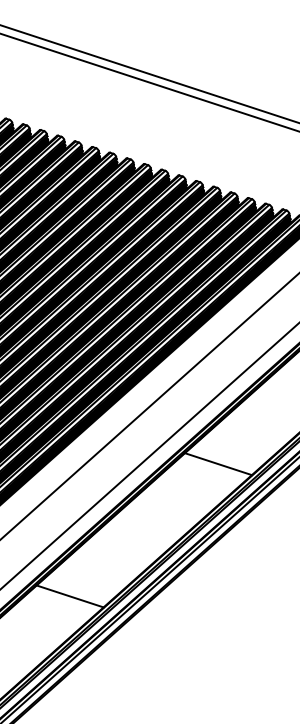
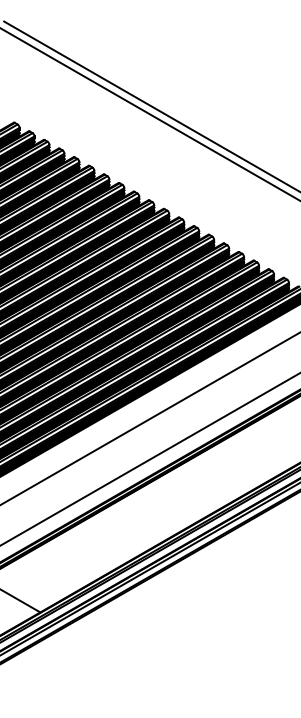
line: (218, 463) -> (174, 501), removed

